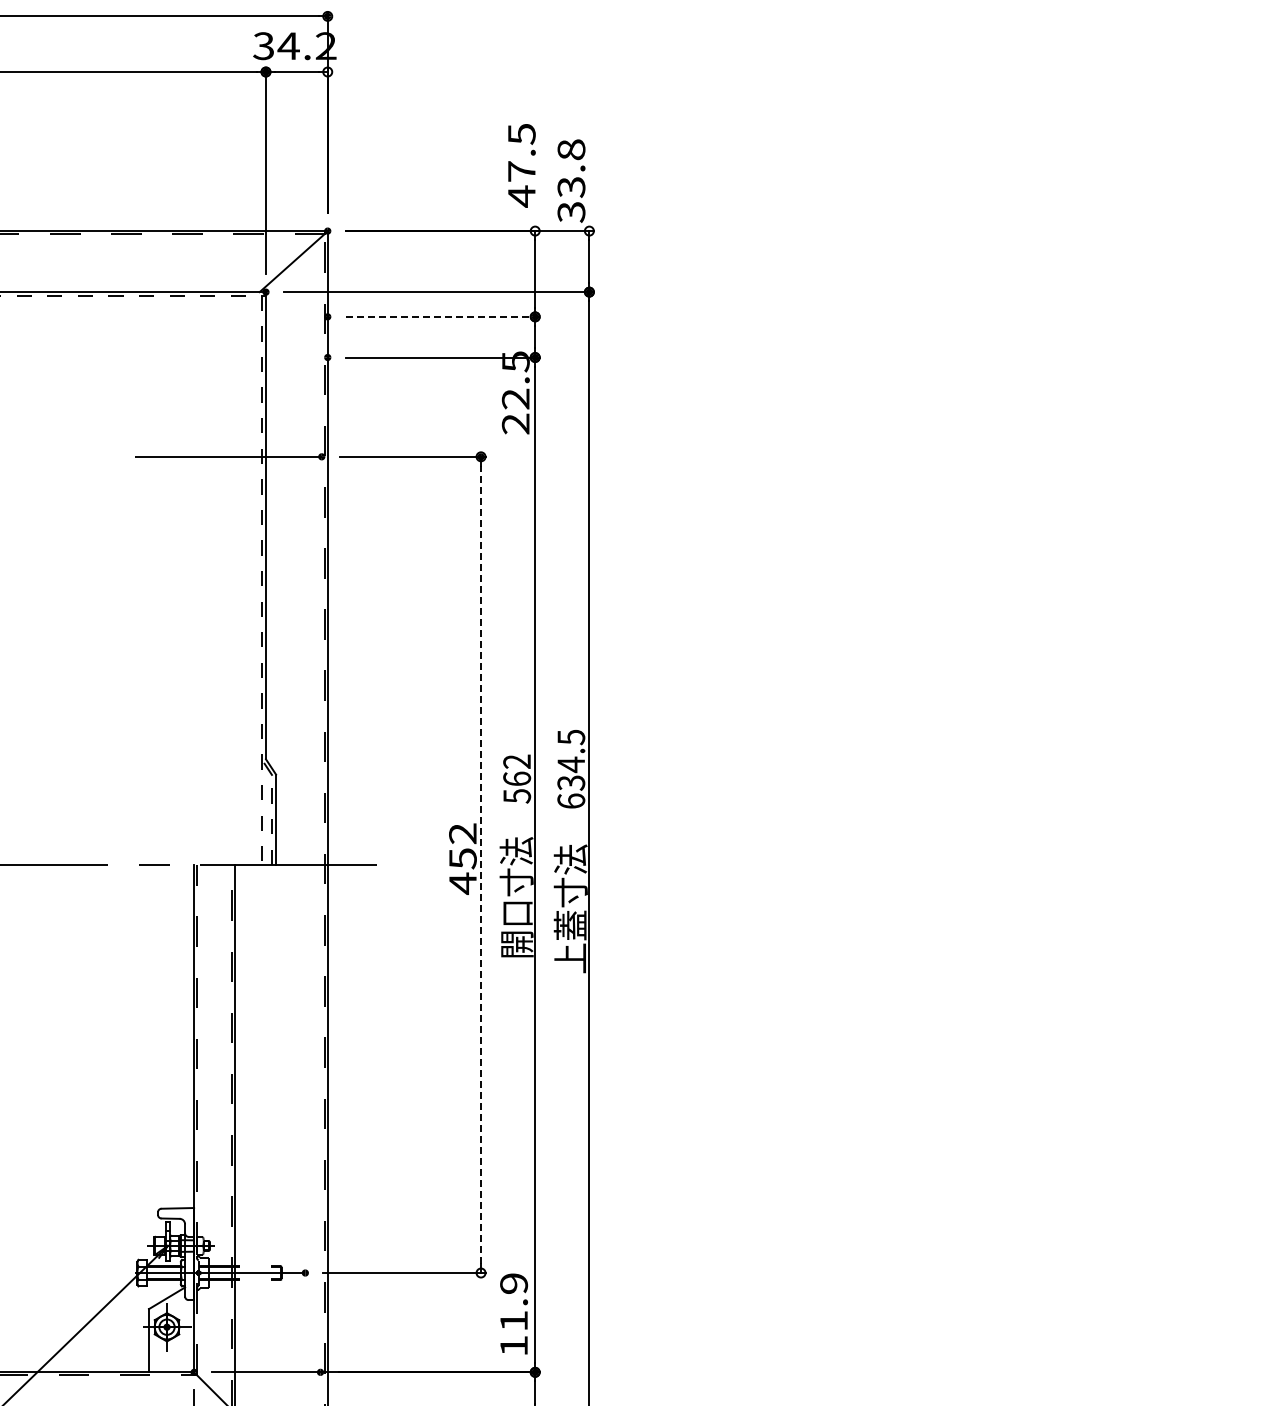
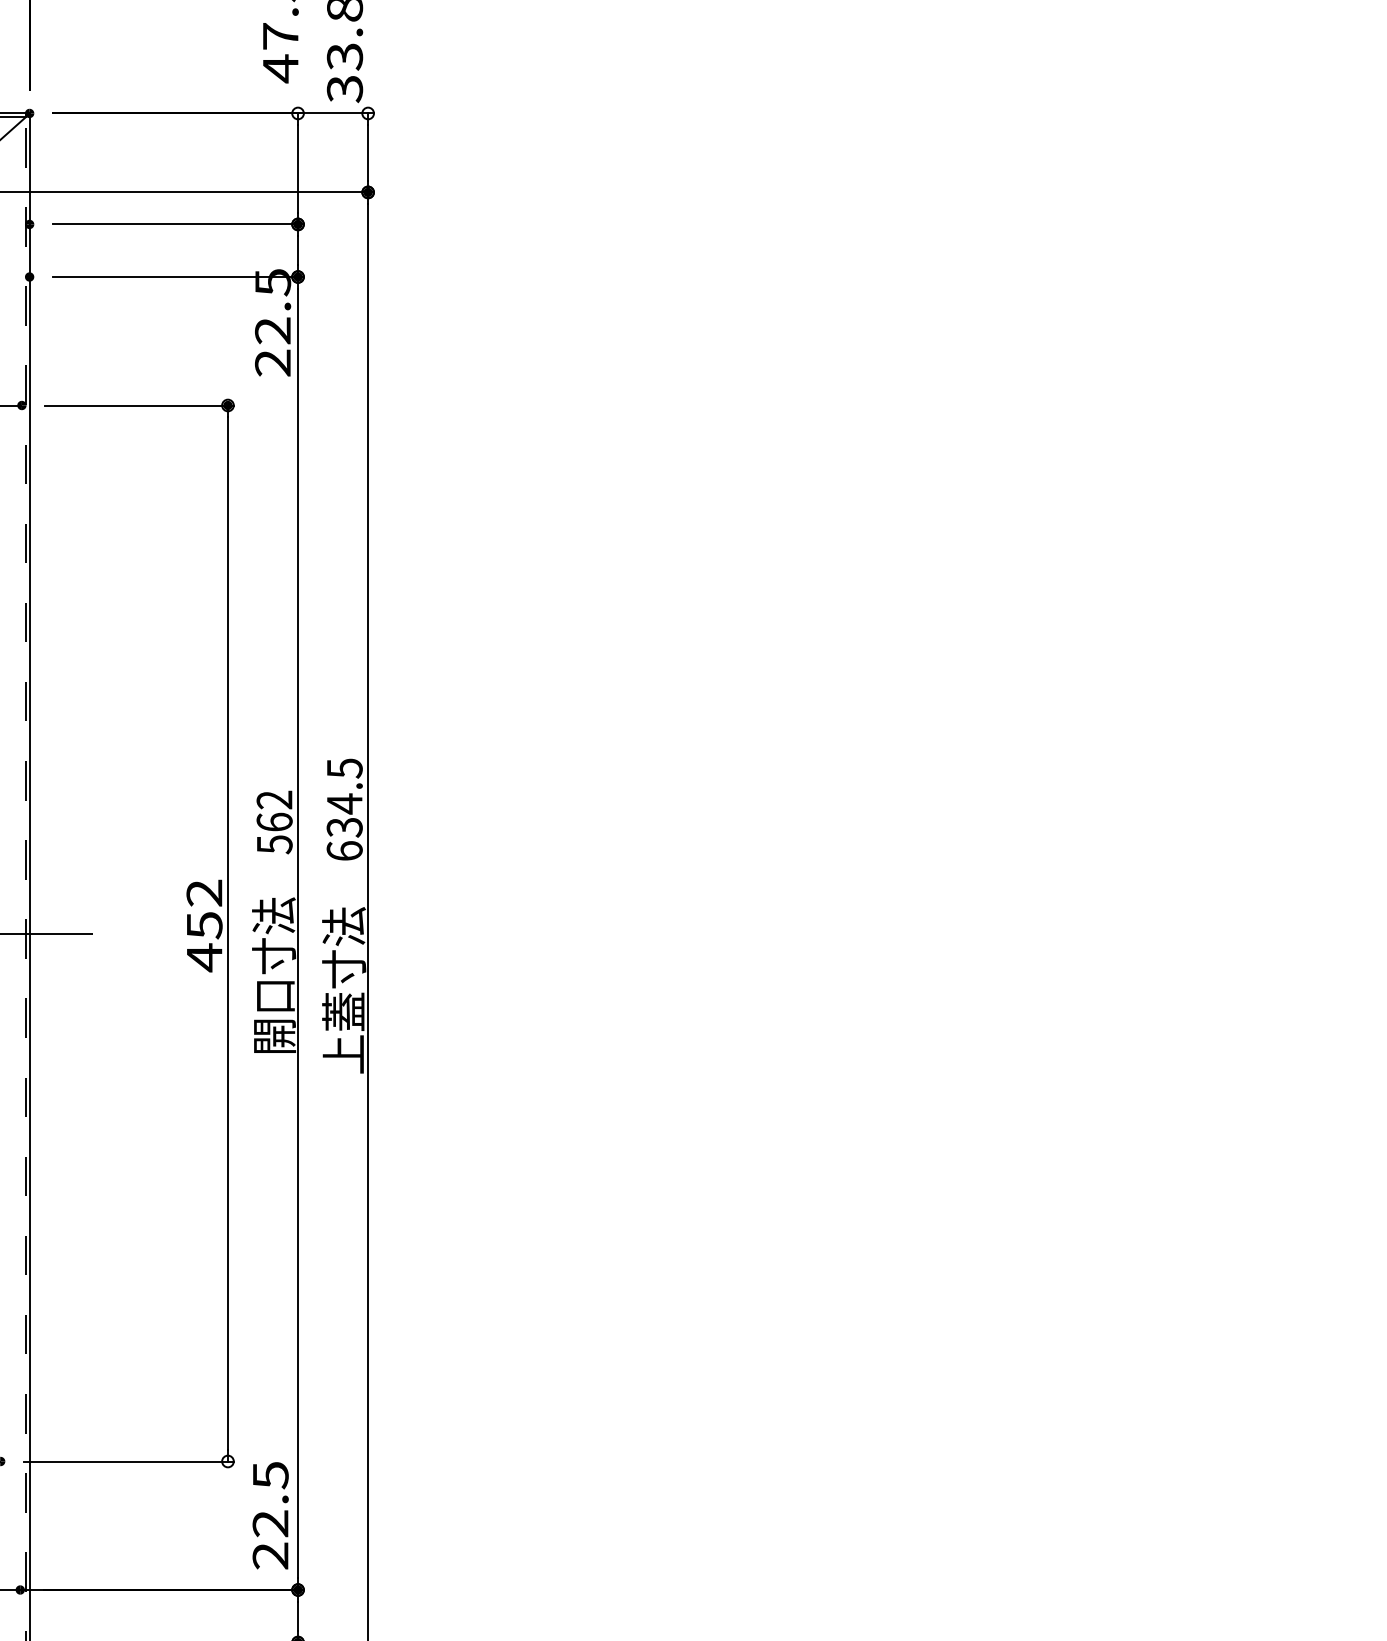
line: (442, 316) -> (178, 223), dashed -> solid
line: (481, 864) -> (228, 932), dashed -> solid
text: (513, 1314) -> (269, 1515), 11.9 -> 22.5

